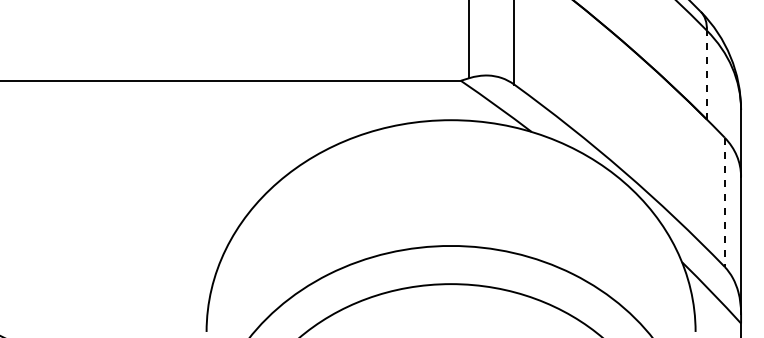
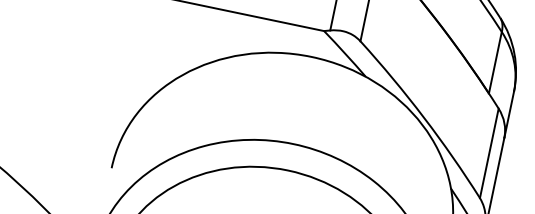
line: (706, 74) -> (495, 62), dashed -> solid
line: (724, 202) -> (489, 153), dashed -> solid

